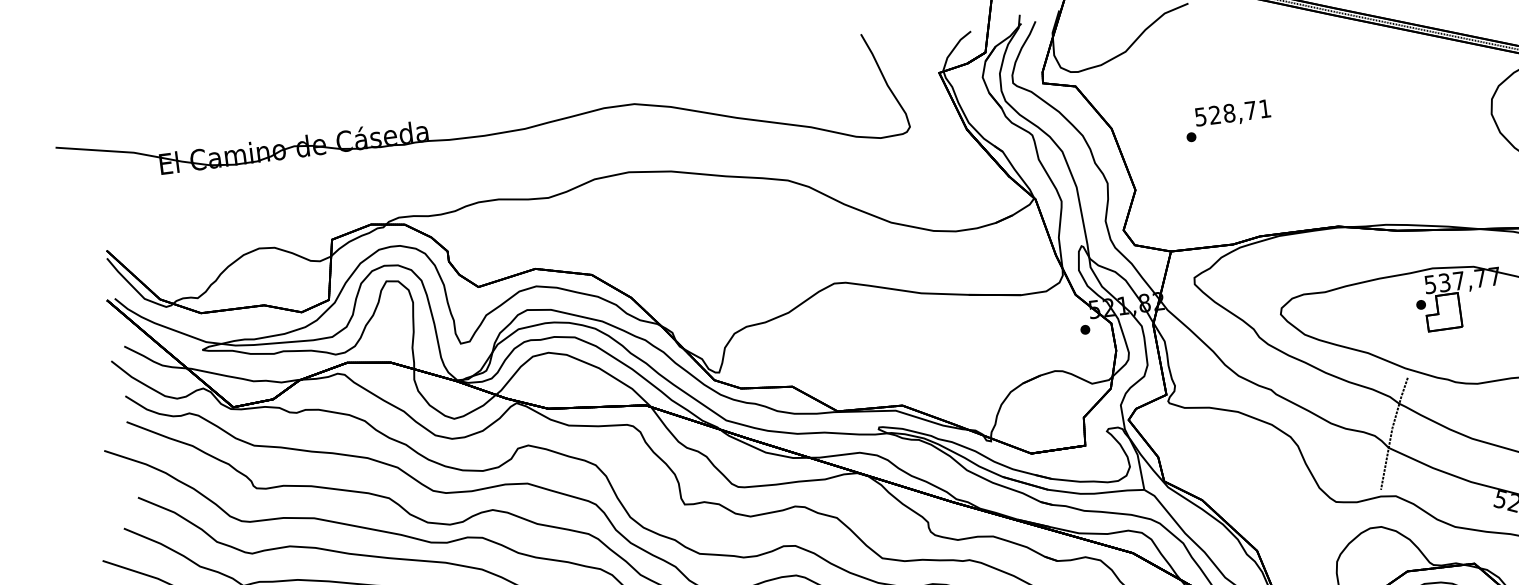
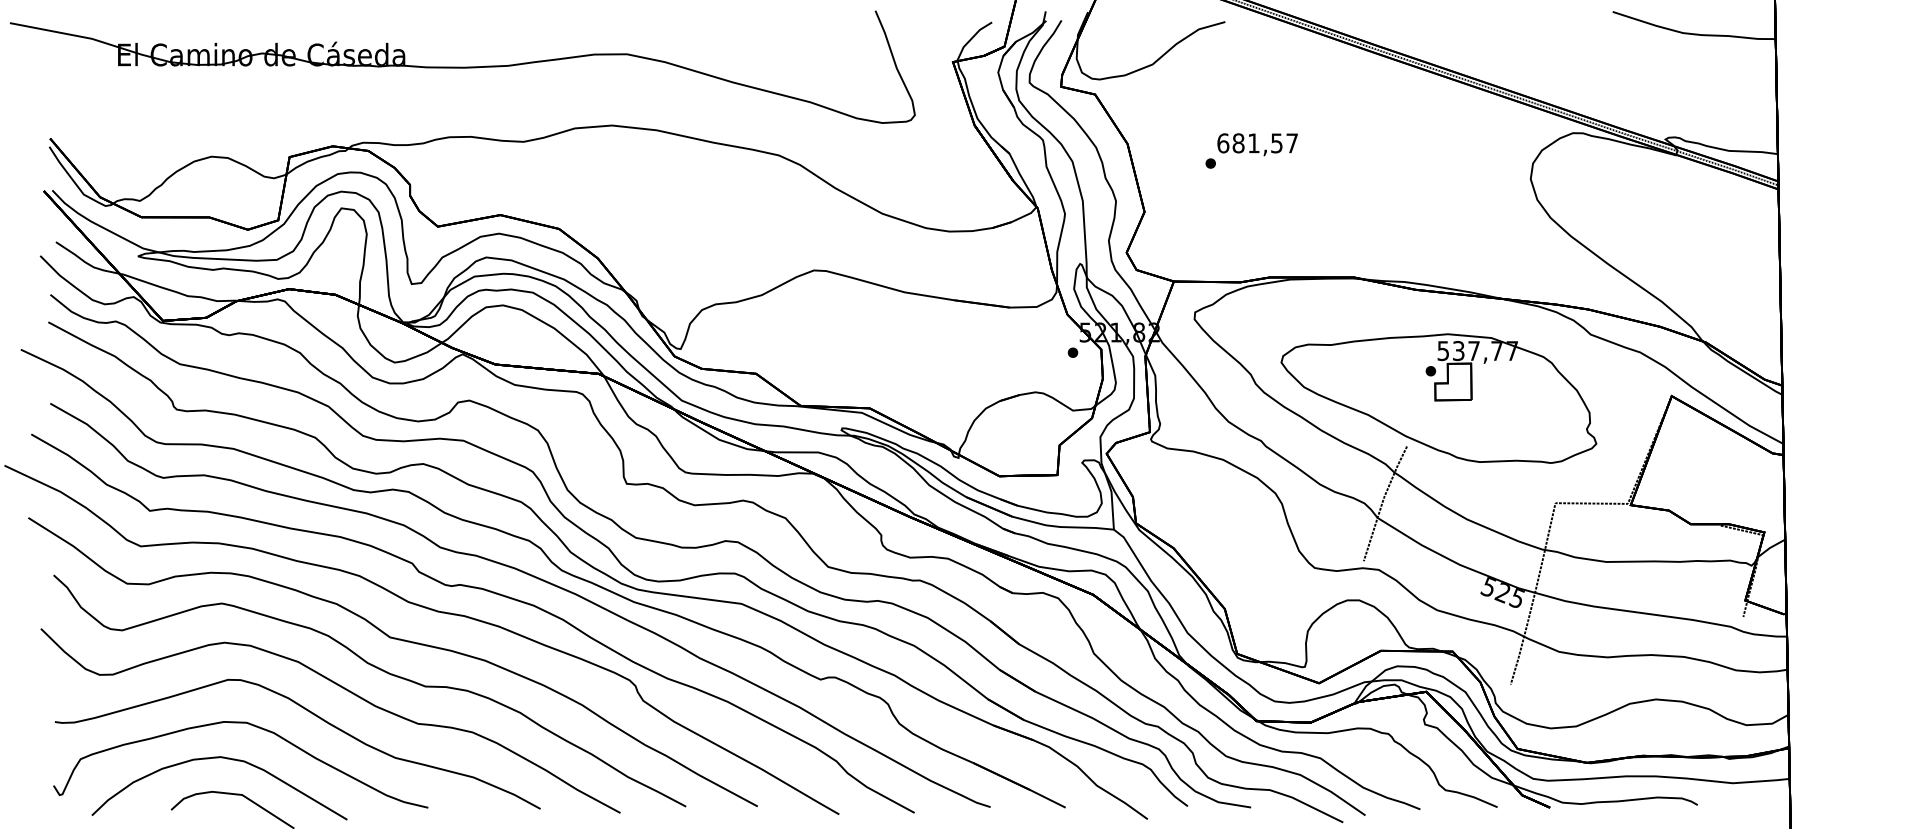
text: (1232, 113) -> (1257, 143), 528,71 -> 681,57

